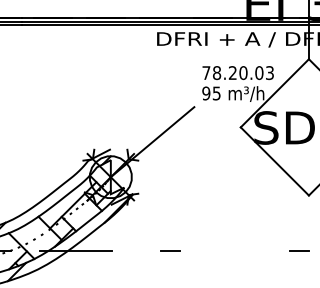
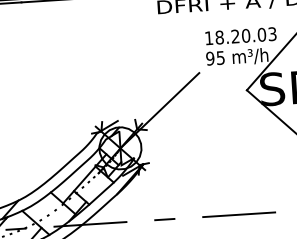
text: (206, 72) -> (209, 37), 78.20.03 -> 18.20.03
line: (170, 250) -> (164, 218), moved
line: (224, 251) -> (238, 215), added

